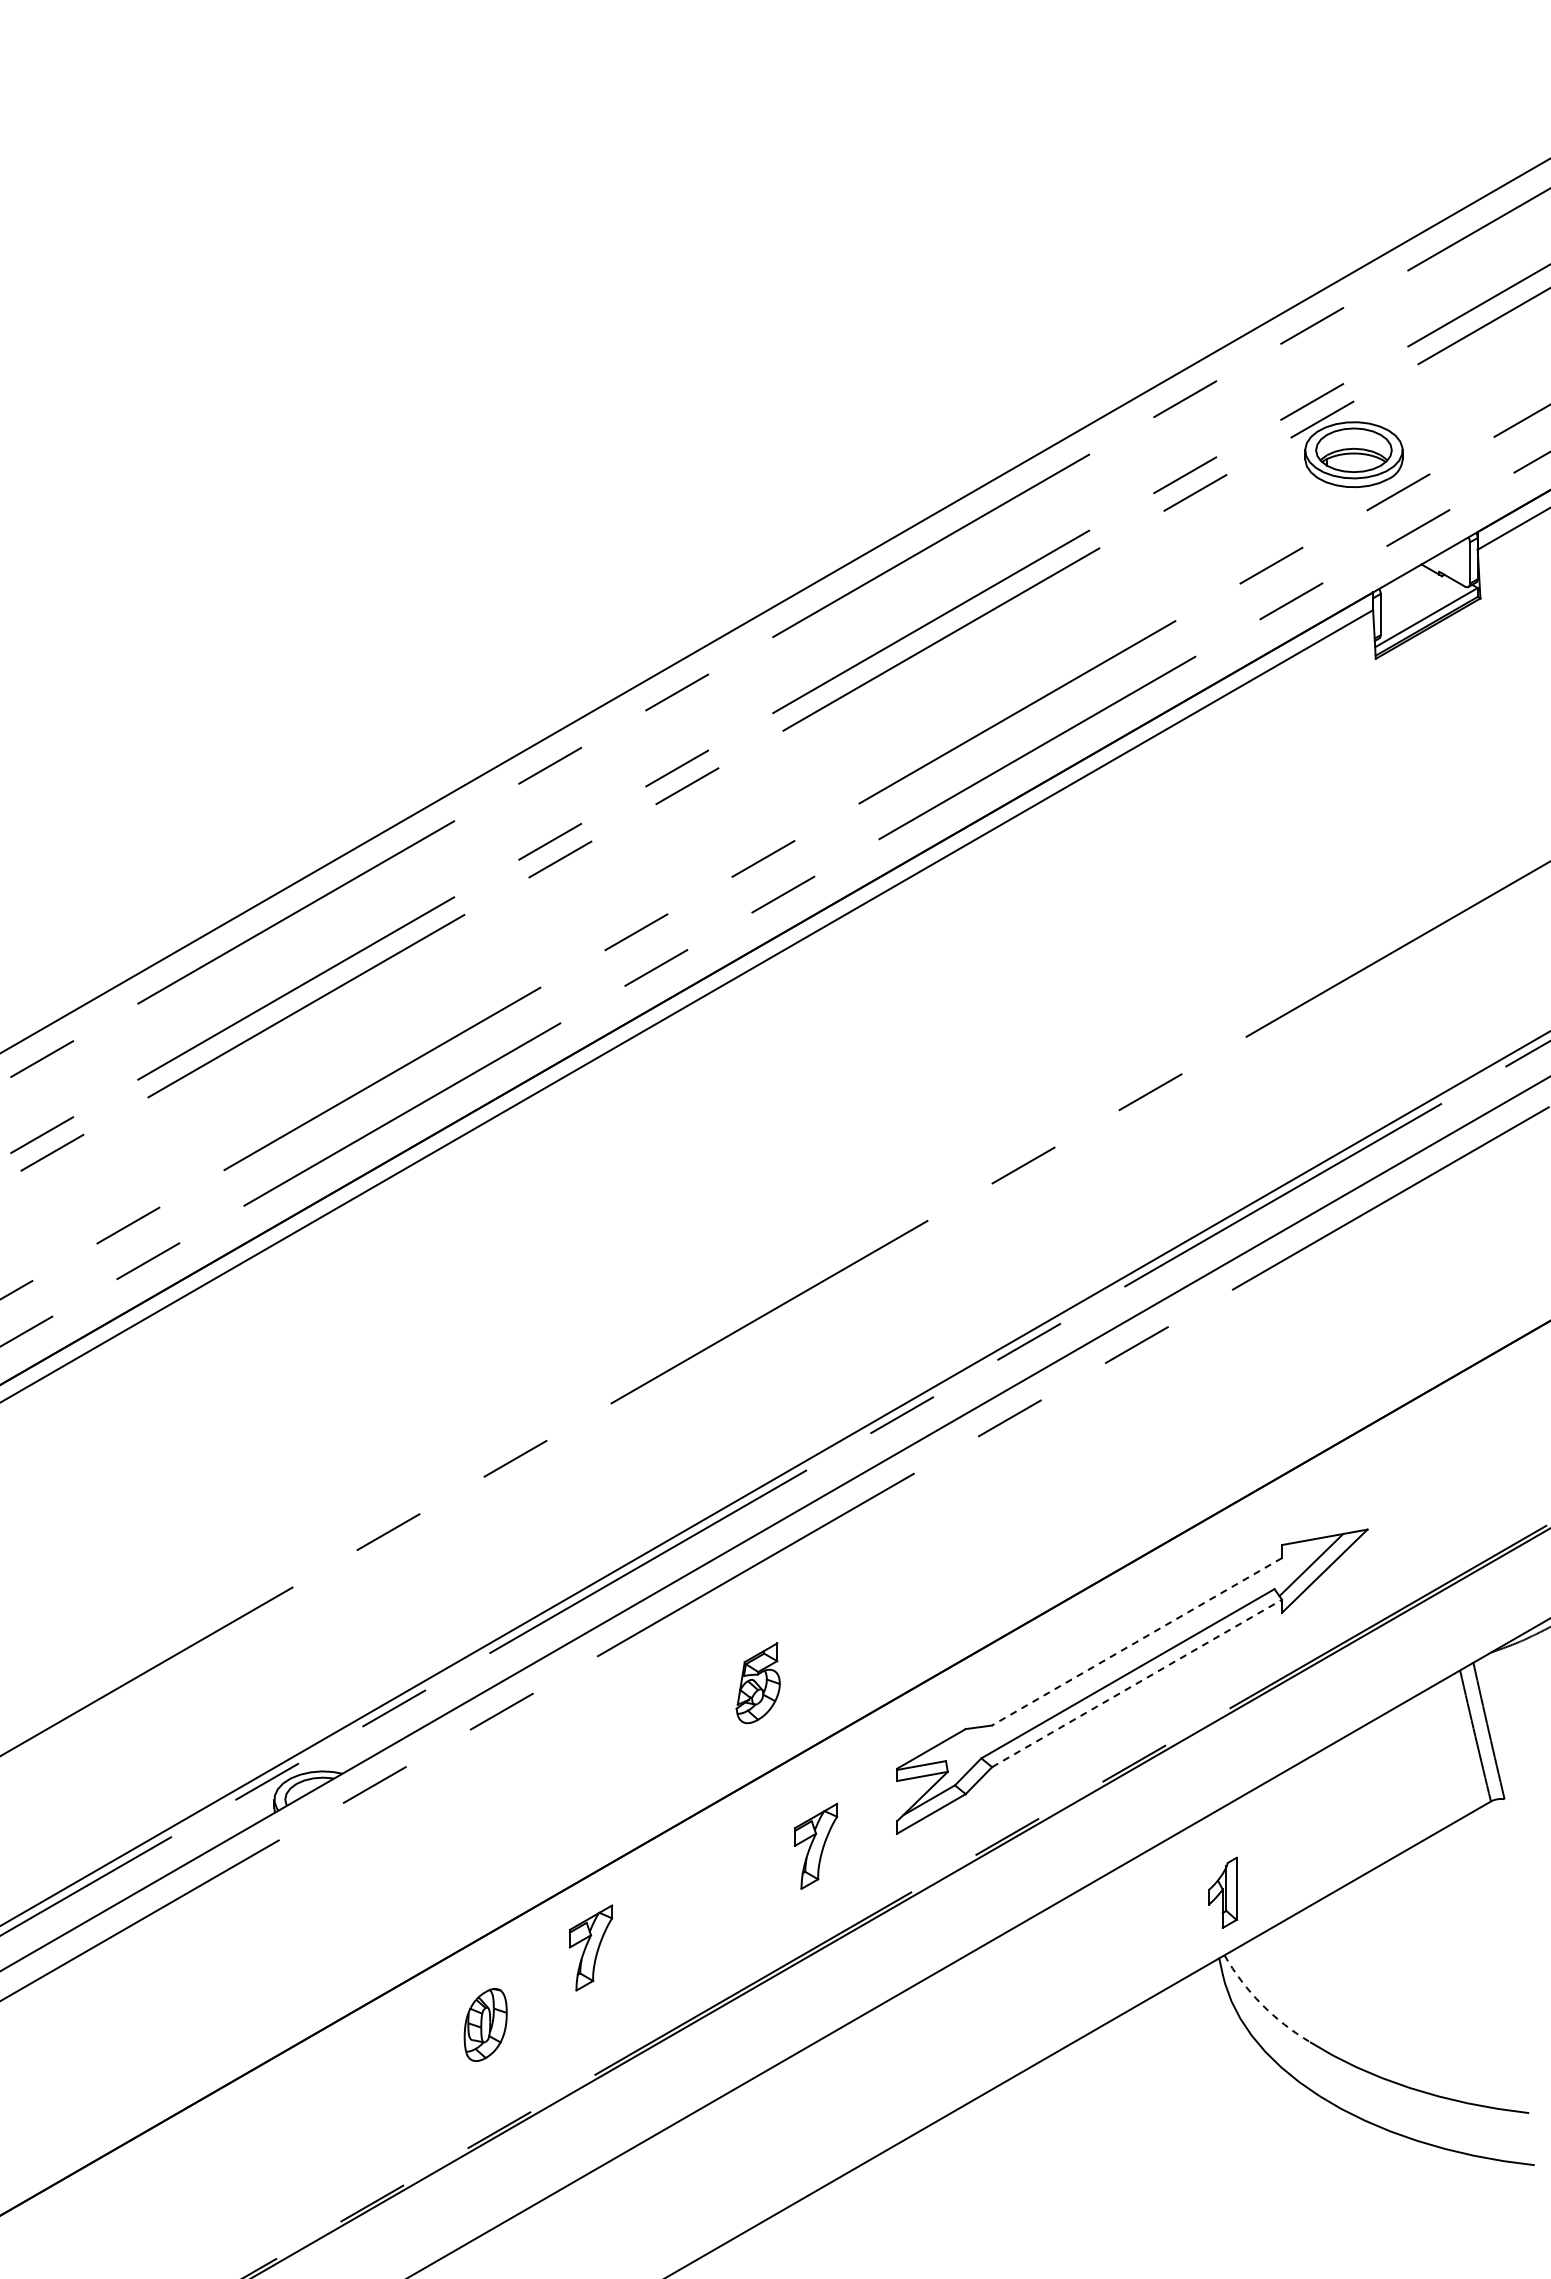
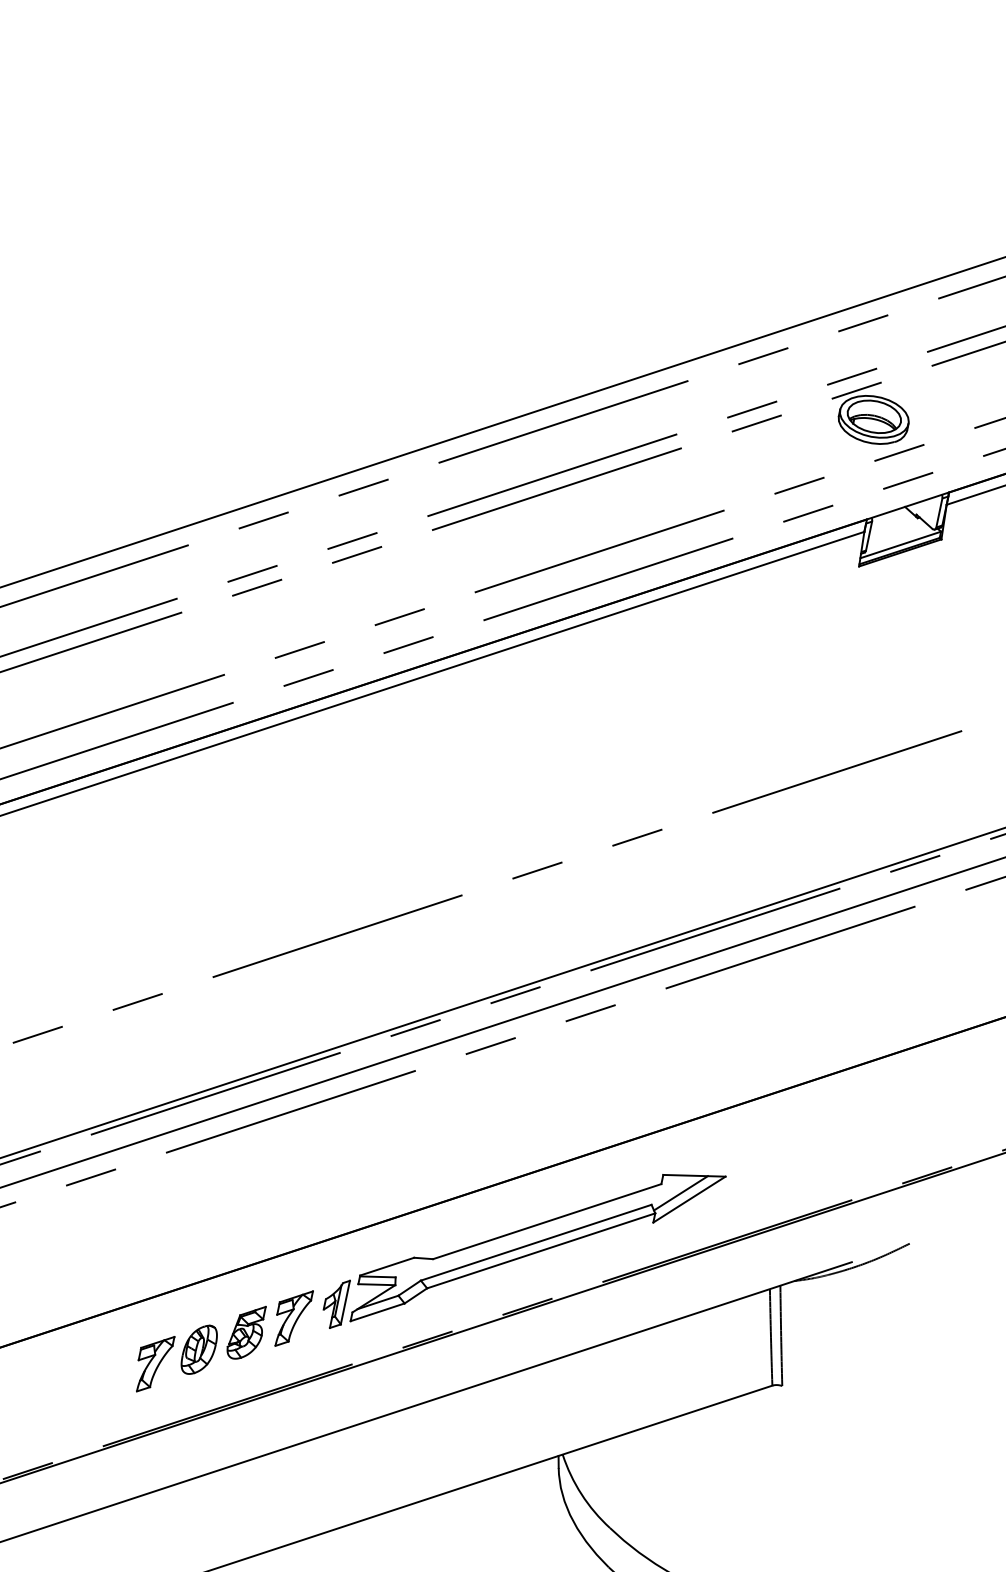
line: (1136, 1642) -> (546, 1222), dashed -> solid
part: (757, 1683) -> (246, 1332), moved
line: (1137, 1683) -> (541, 1250), dashed -> solid
part: (1222, 1892) -> (334, 1303), moved
part: (591, 1947) -> (153, 1363), moved
arc: (1261, 2004) -> (581, 1494), dashed -> solid
part: (485, 2024) -> (199, 1349), moved

